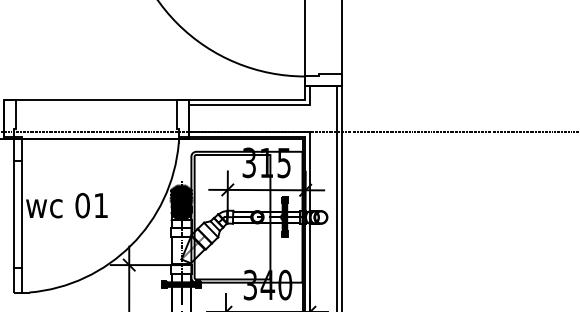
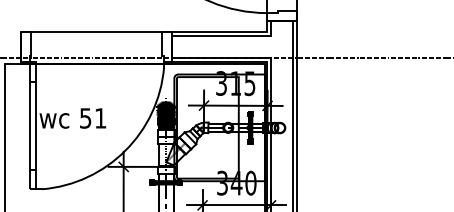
text: (82, 205) -> (85, 118), 01 -> 51

